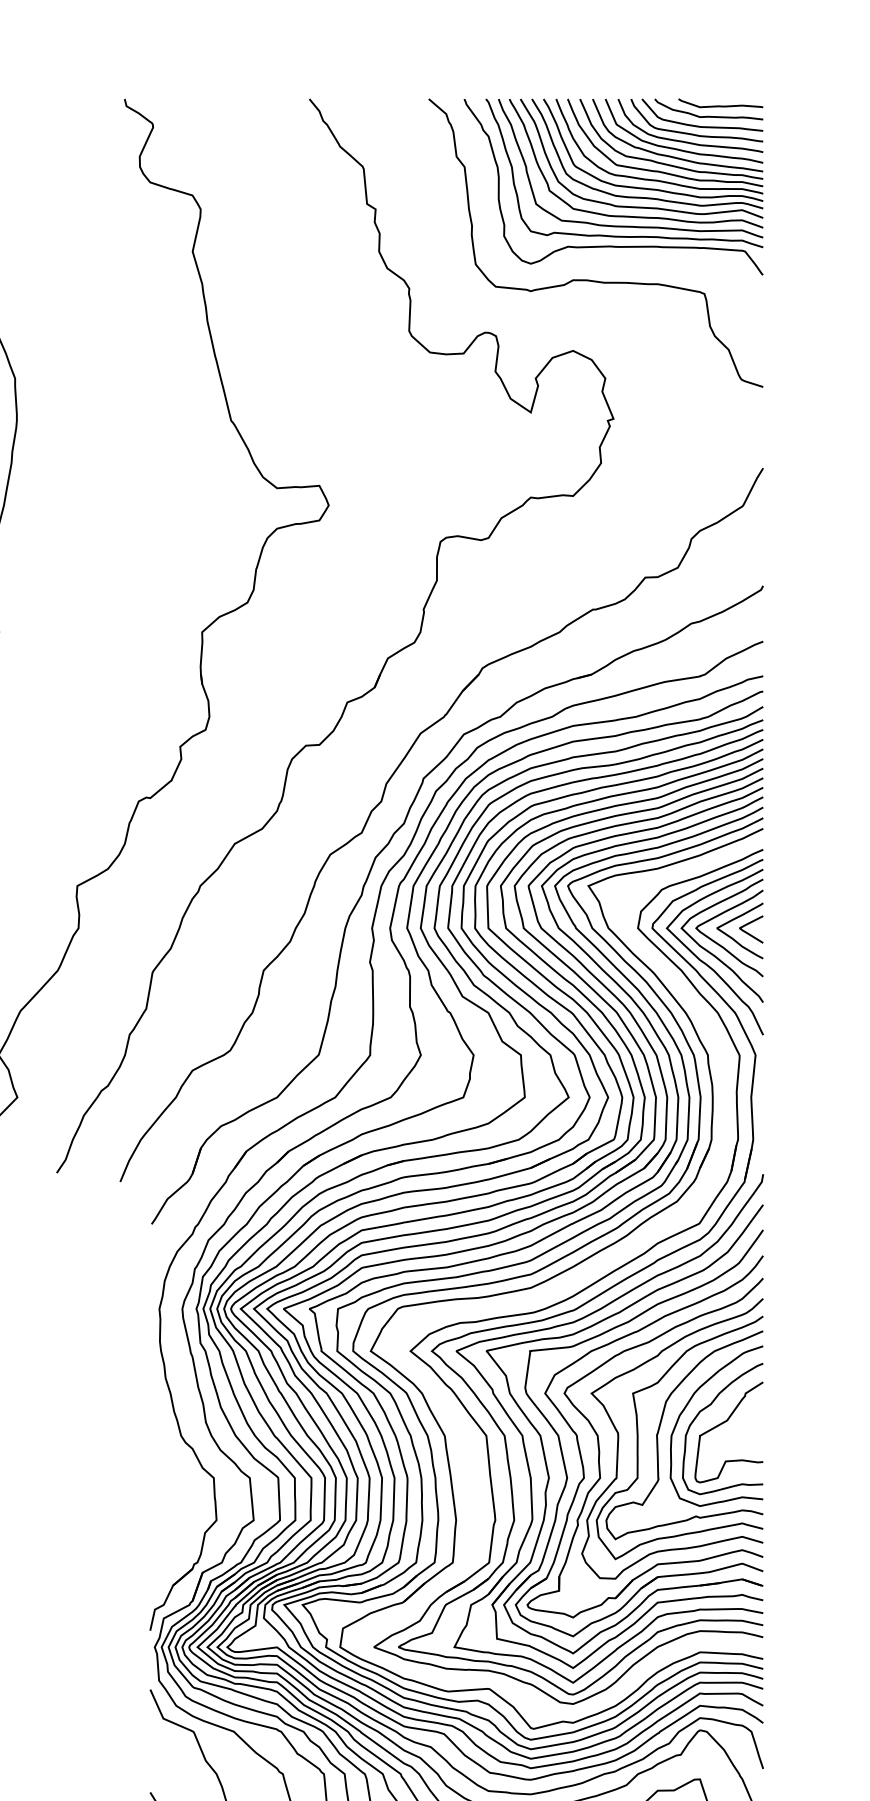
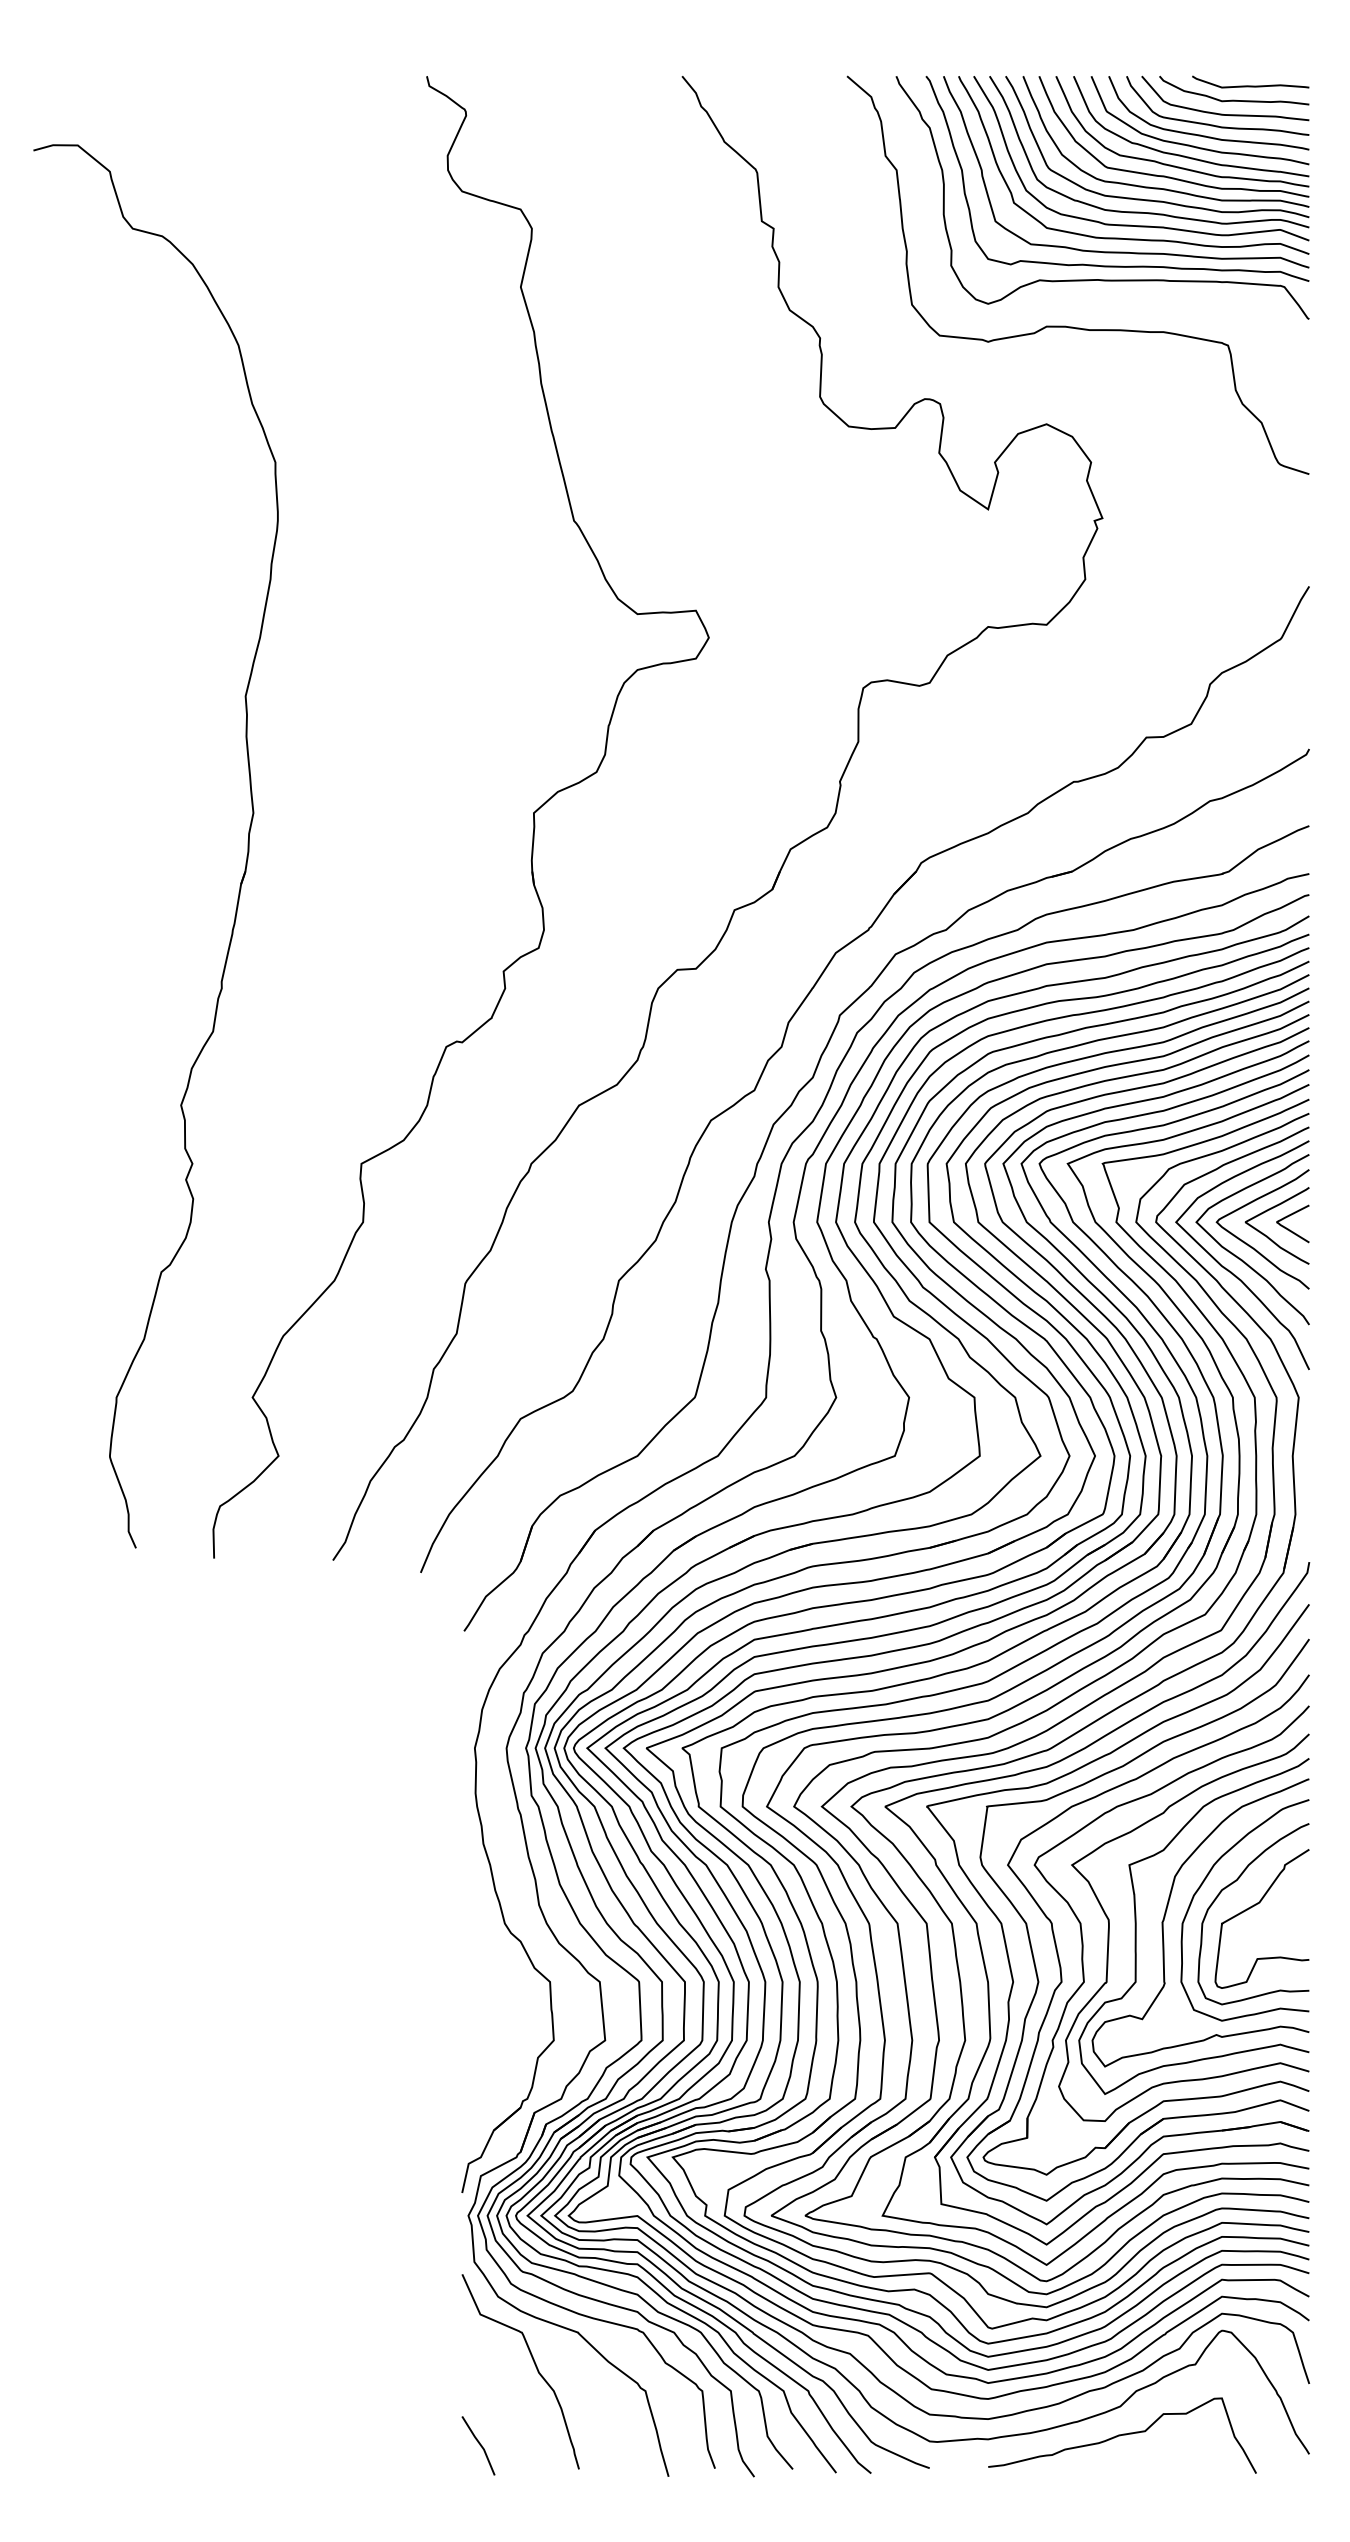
part: (563, 1285) -> (1033, 1715), added

